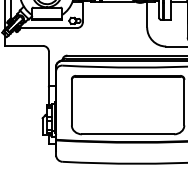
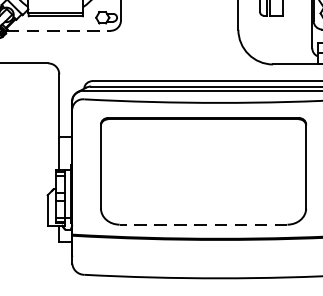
line: (49, 28) -> (60, 31), solid -> dashed
line: (128, 134) -> (204, 224), solid -> dashed

